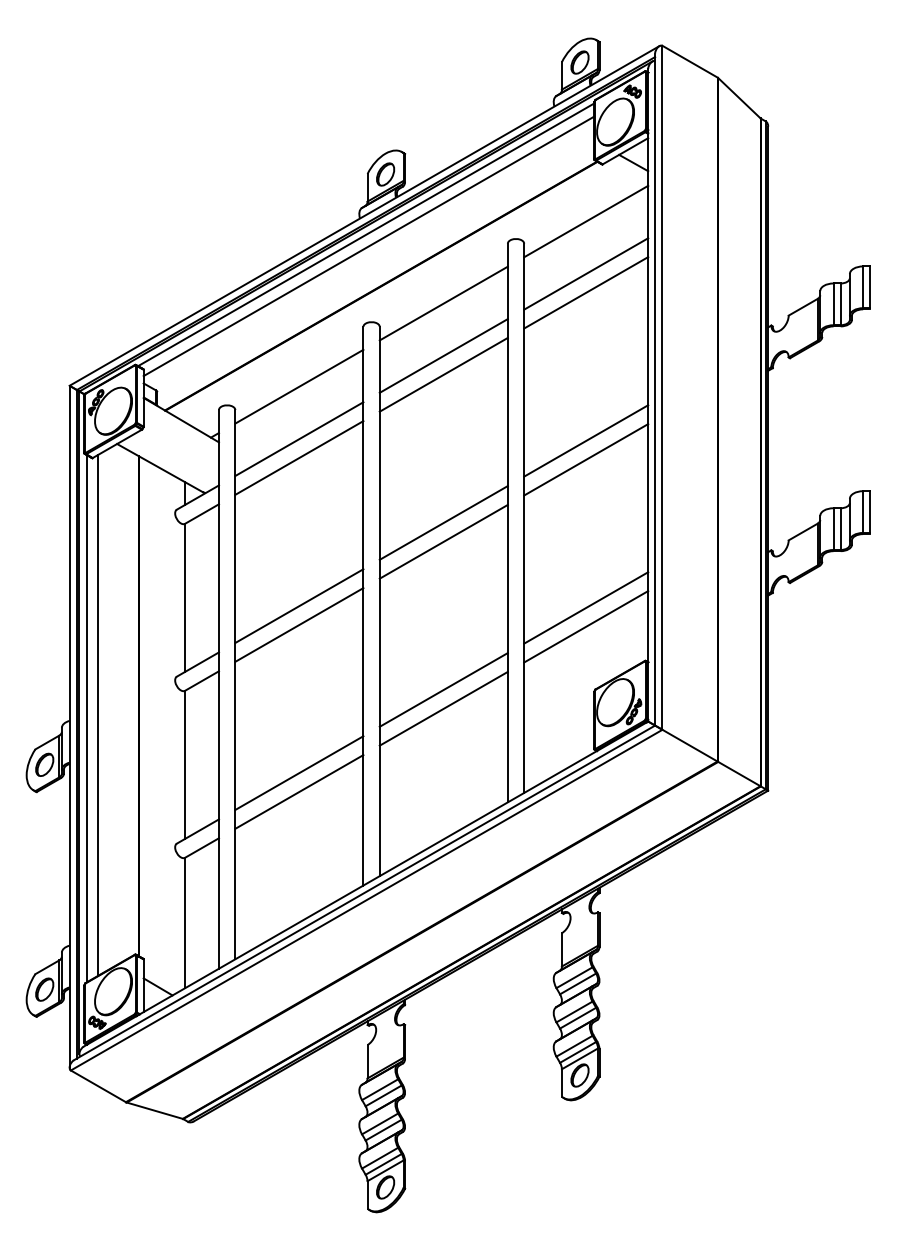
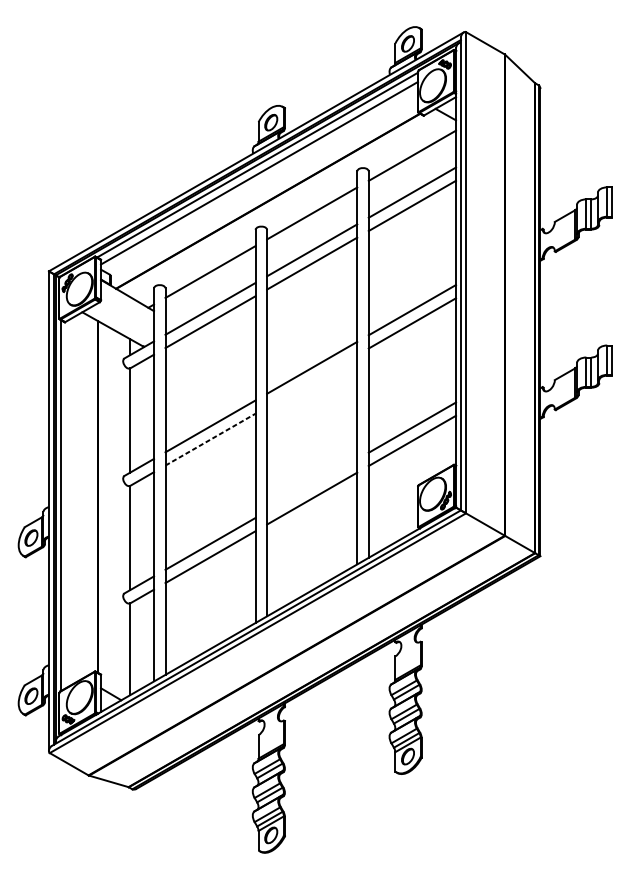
line: (443, 541) -> (311, 380), removed
line: (299, 624) -> (210, 439), solid -> dashed
line: (443, 689) -> (311, 485), removed
line: (98, 714) -> (69, 502), removed

